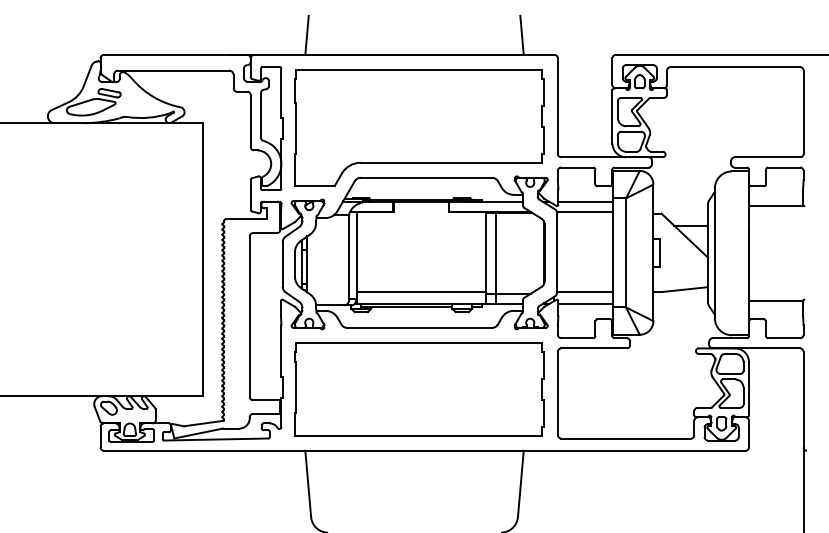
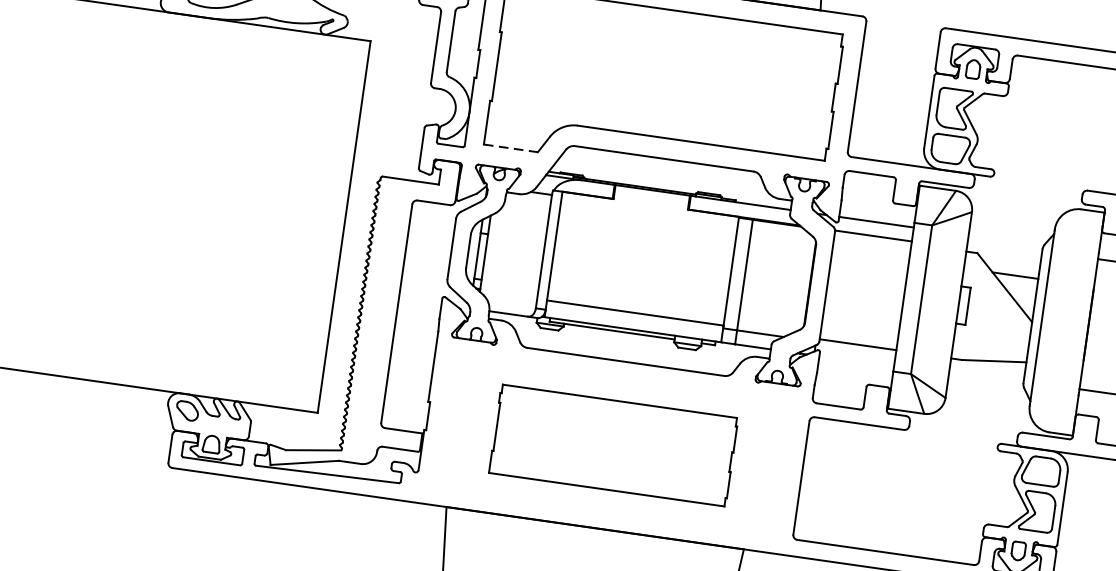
line: (314, 185) -> (510, 147), solid -> dashed
line: (585, 304) -> (856, 362), removed
part: (419, 389) -> (613, 445), size x0.7

